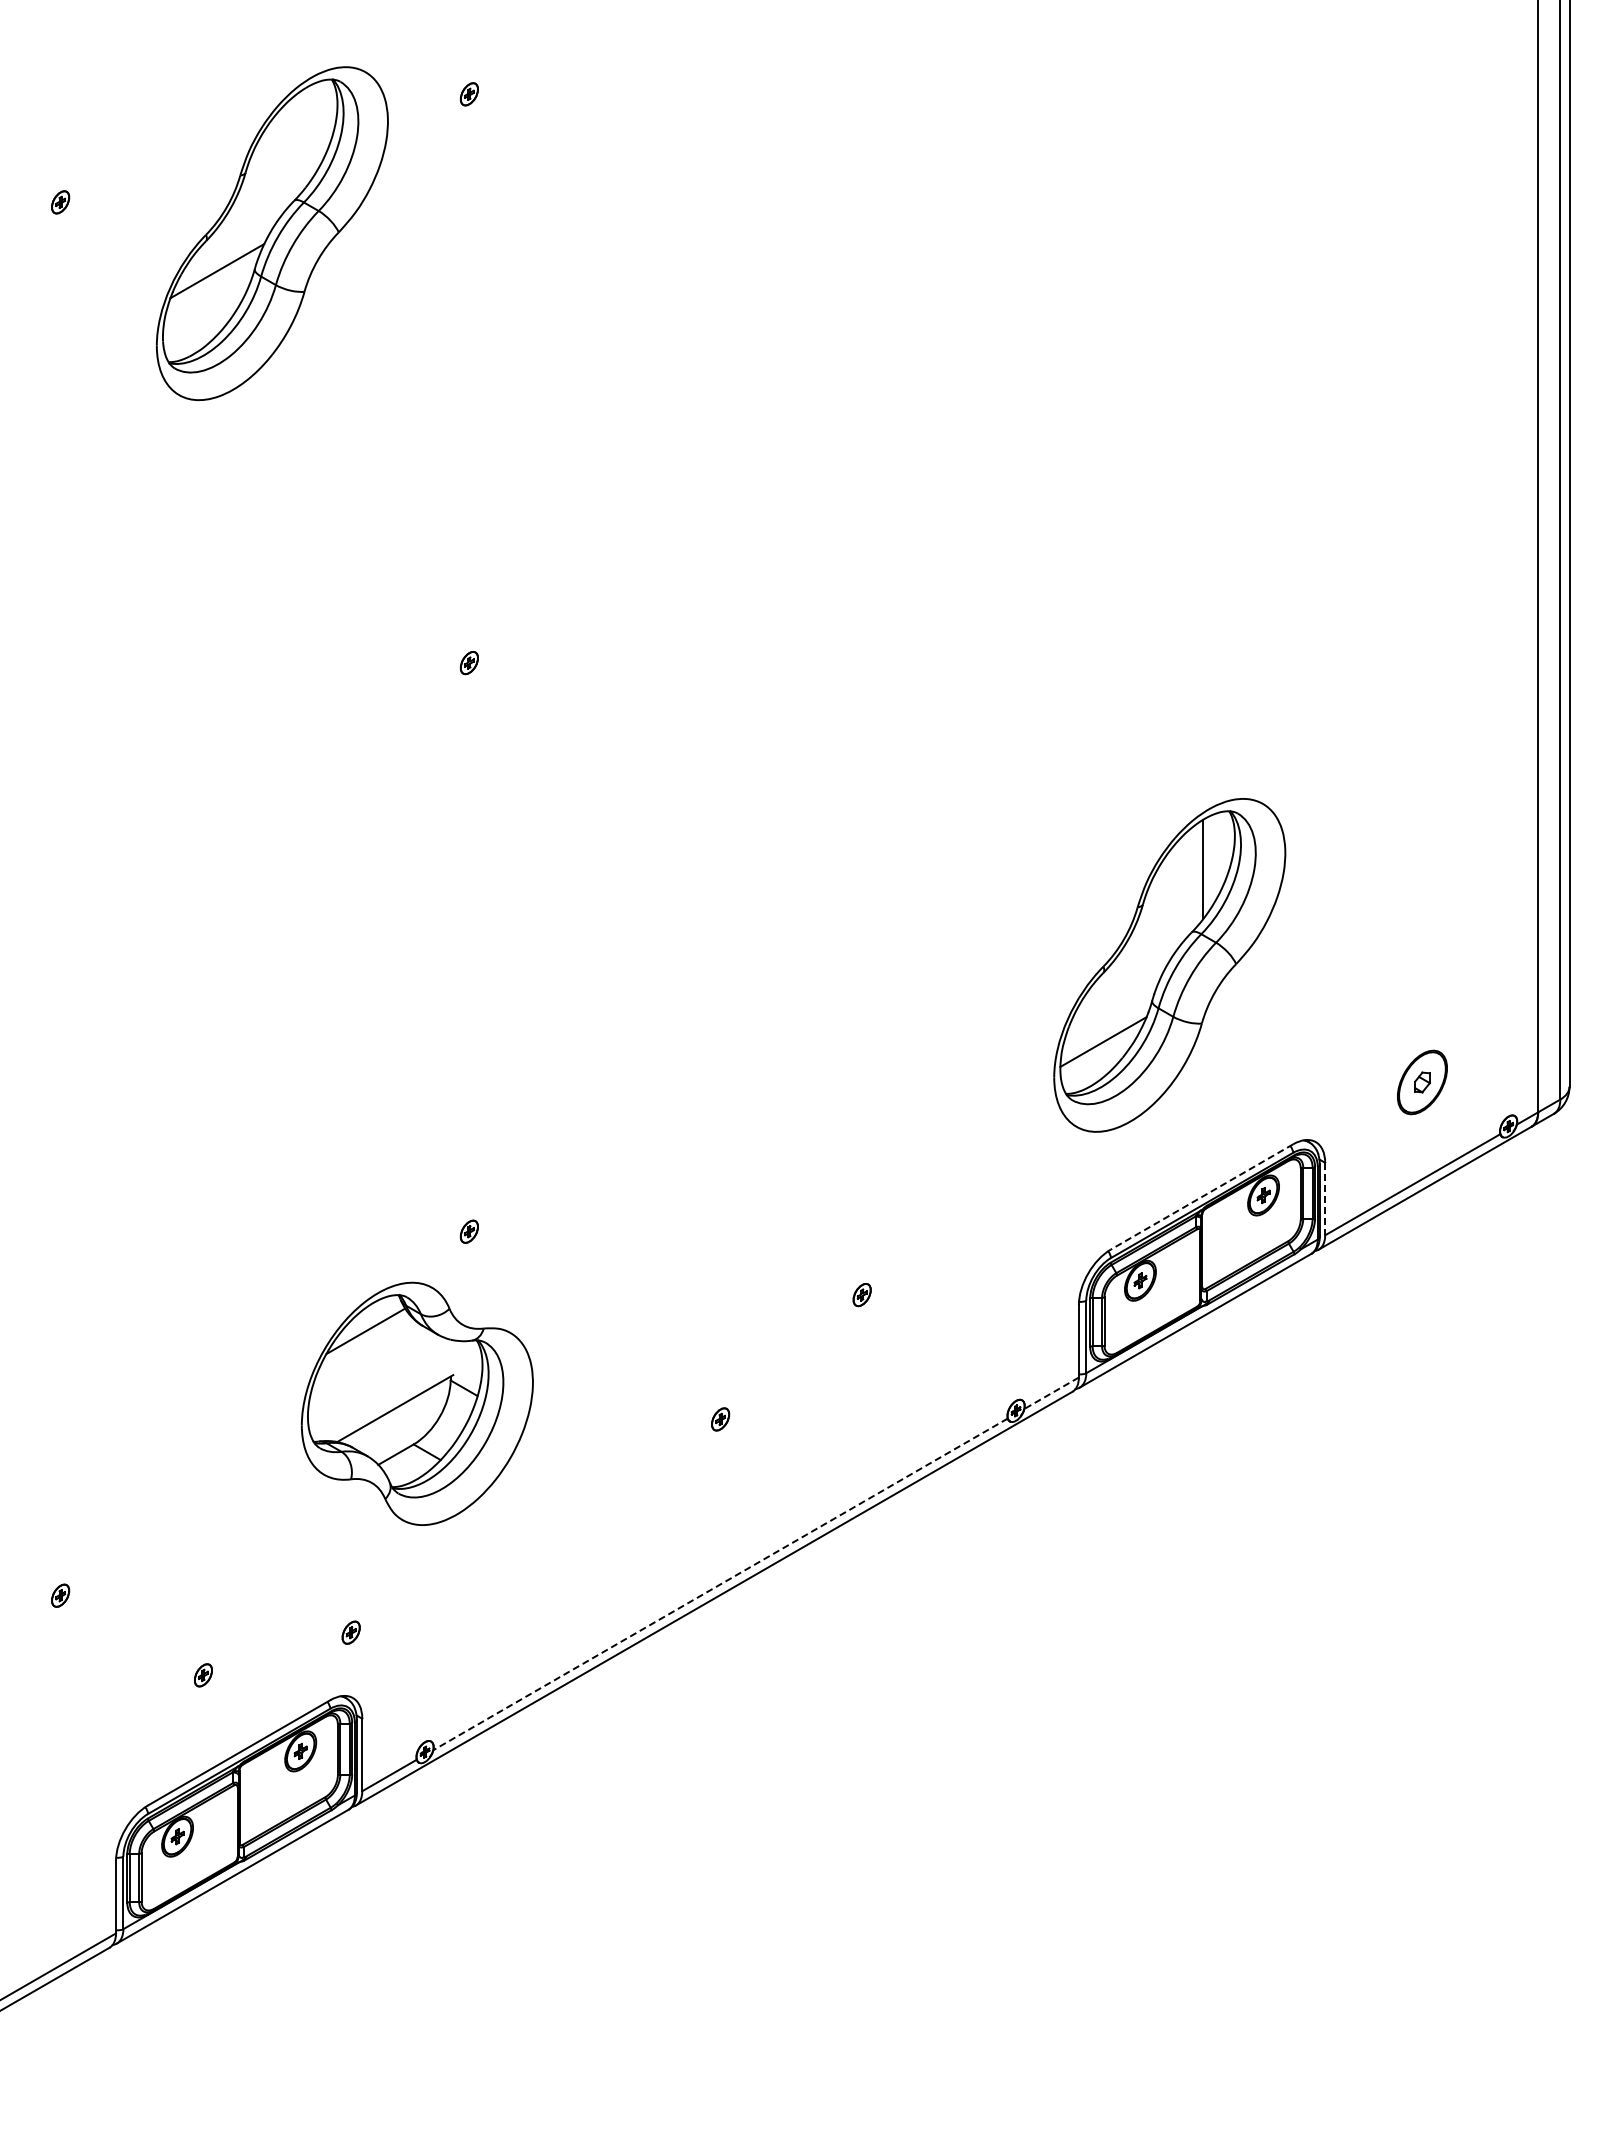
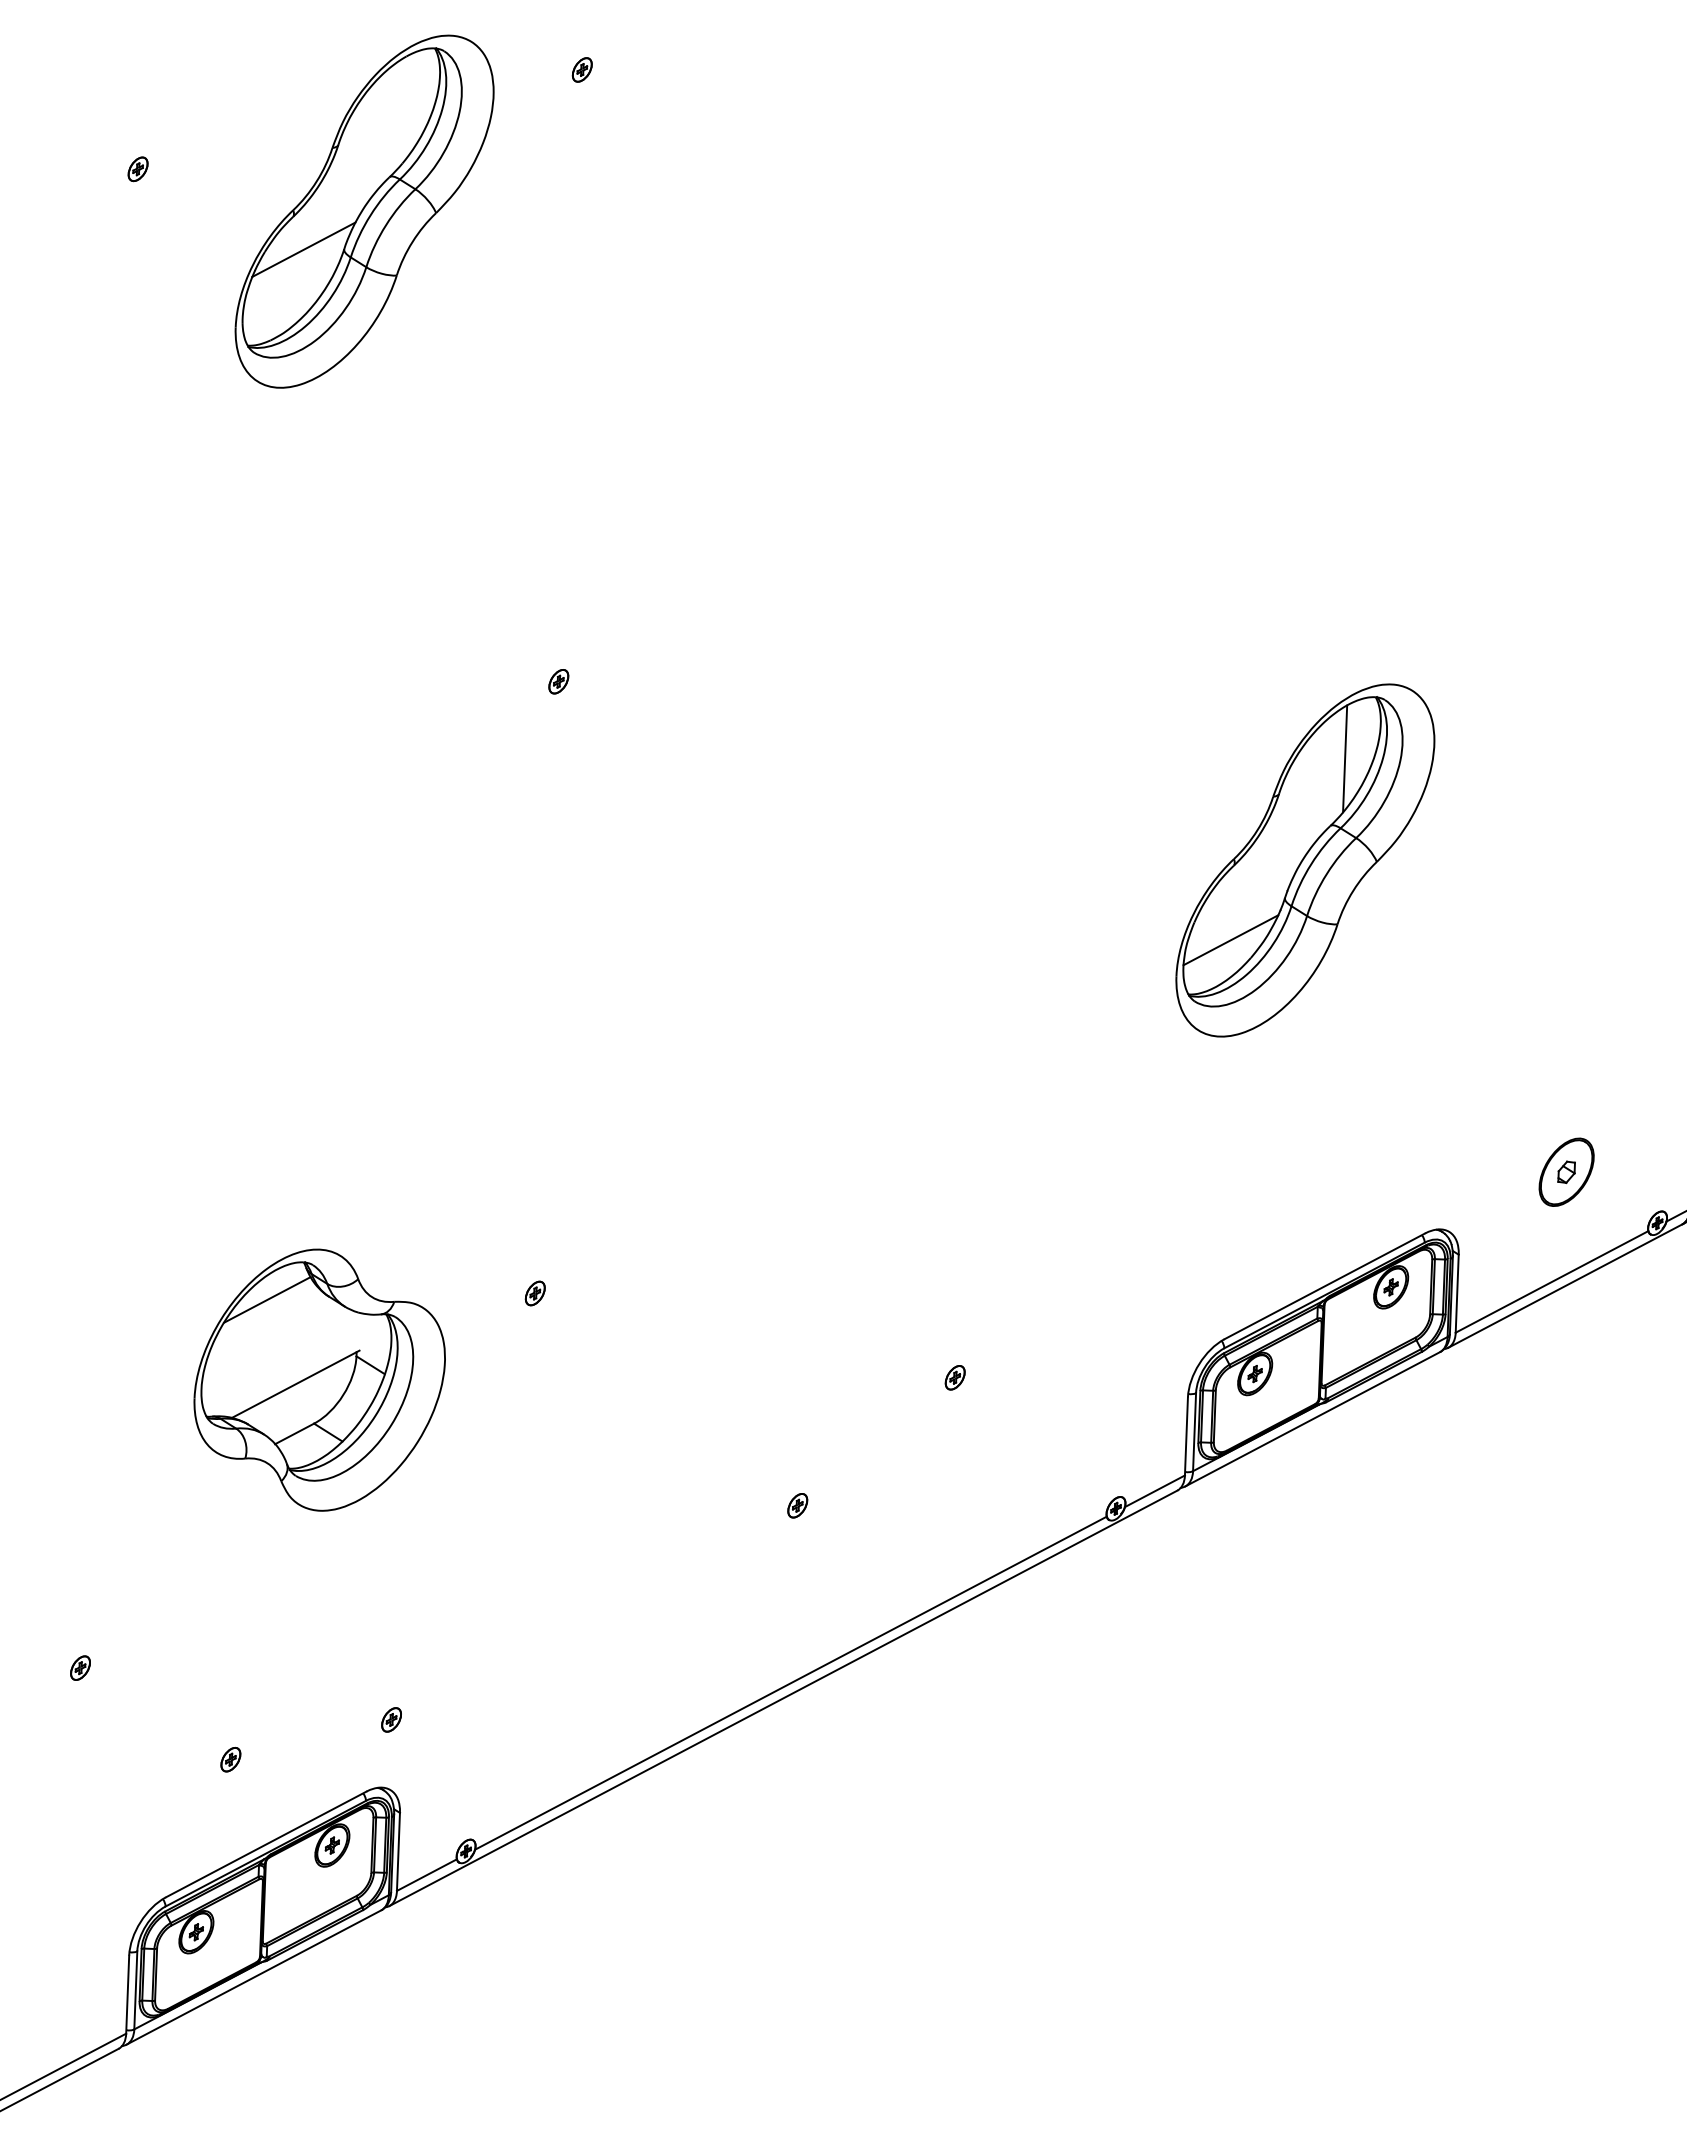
part: (1169, 965) -> (1305, 860), moved
line: (1201, 1197) -> (1324, 1286), dashed -> solid
line: (1325, 1199) -> (1457, 1294), dashed -> solid
line: (1051, 1393) -> (1154, 1491), dashed -> solid
part: (417, 1403) -> (319, 1379), moved
line: (720, 1584) -> (790, 1683), dashed -> solid

